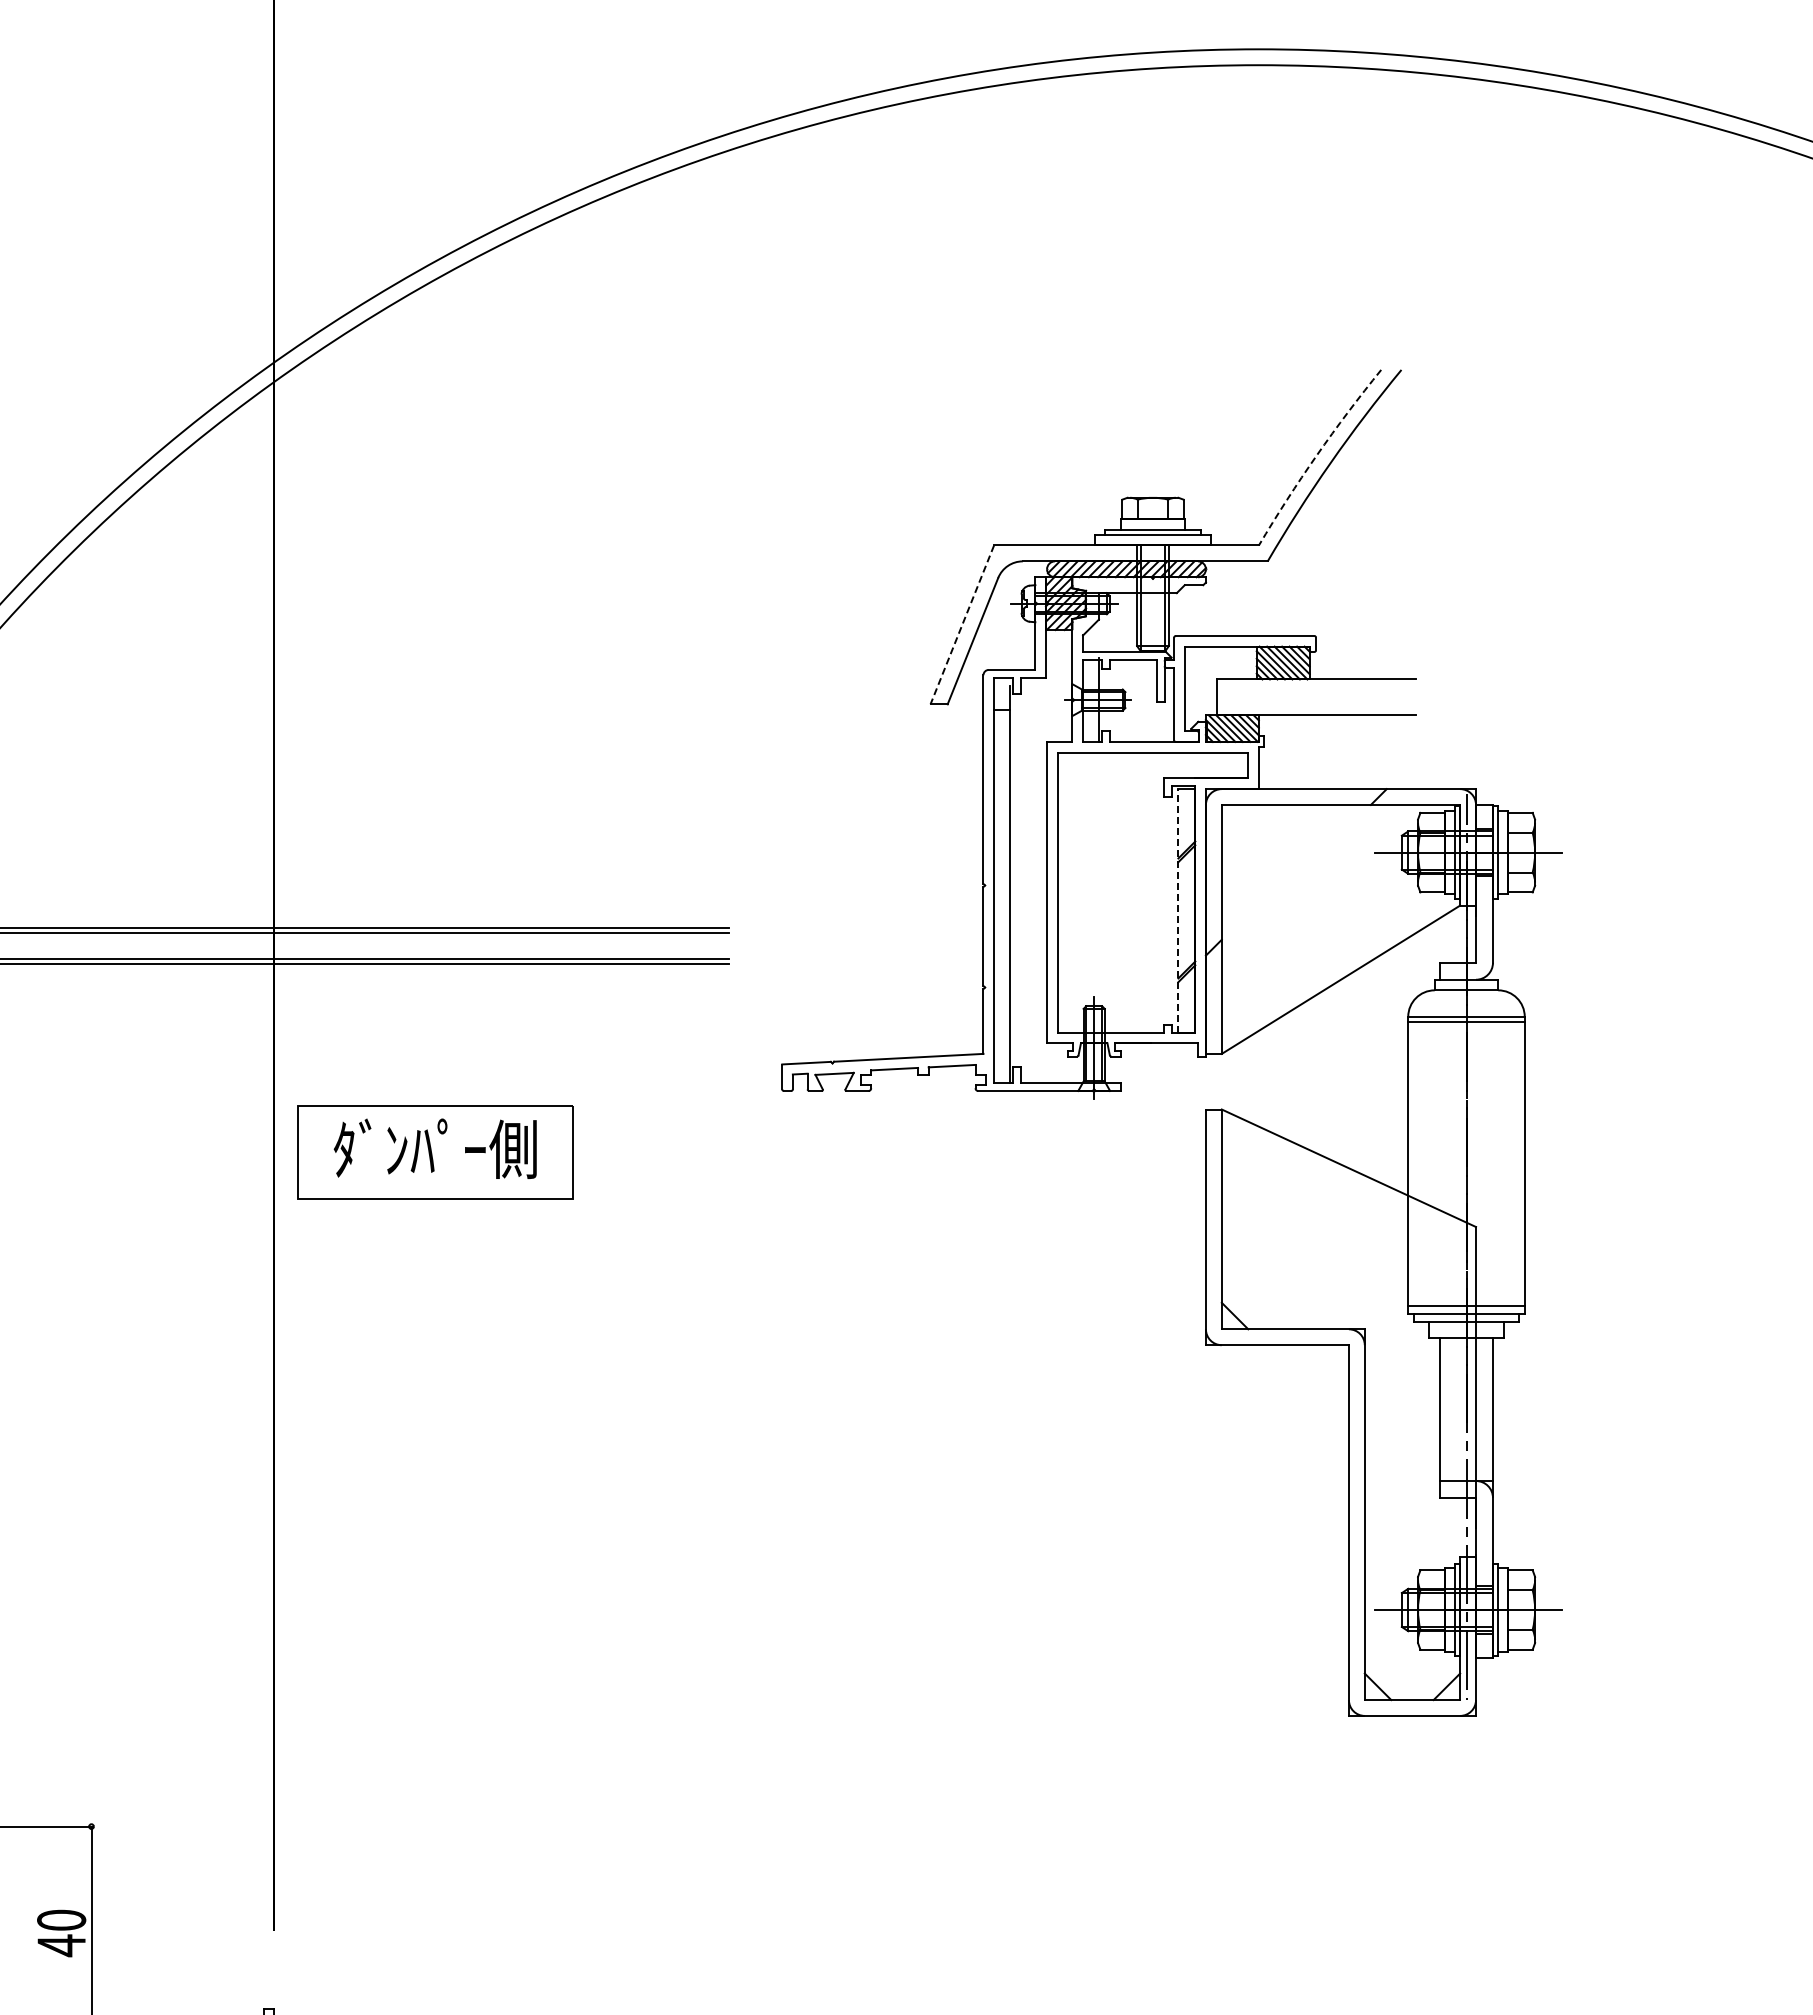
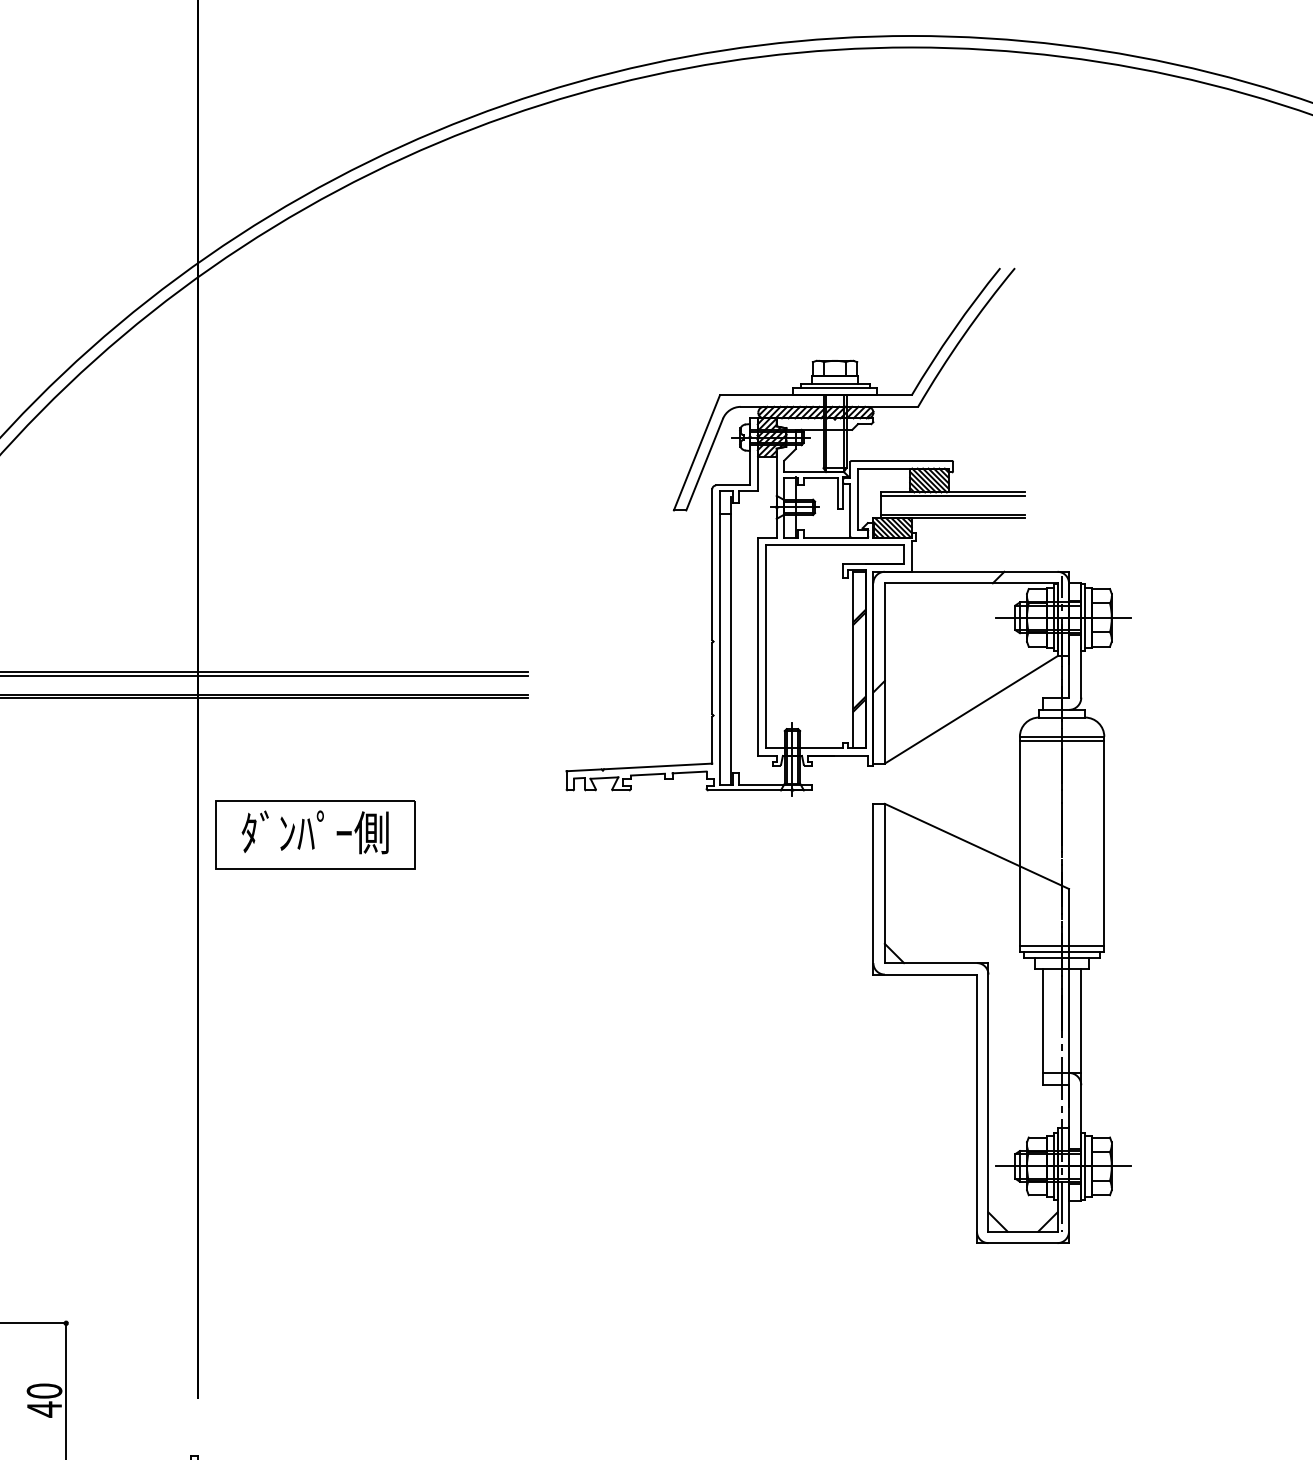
arc: (1316, 455) -> (953, 330), dashed -> solid
line: (962, 624) -> (697, 452), dashed -> solid
line: (1315, 684) -> (952, 496), added
line: (1315, 710) -> (952, 514), added
line: (1178, 910) -> (853, 659), dashed -> solid

